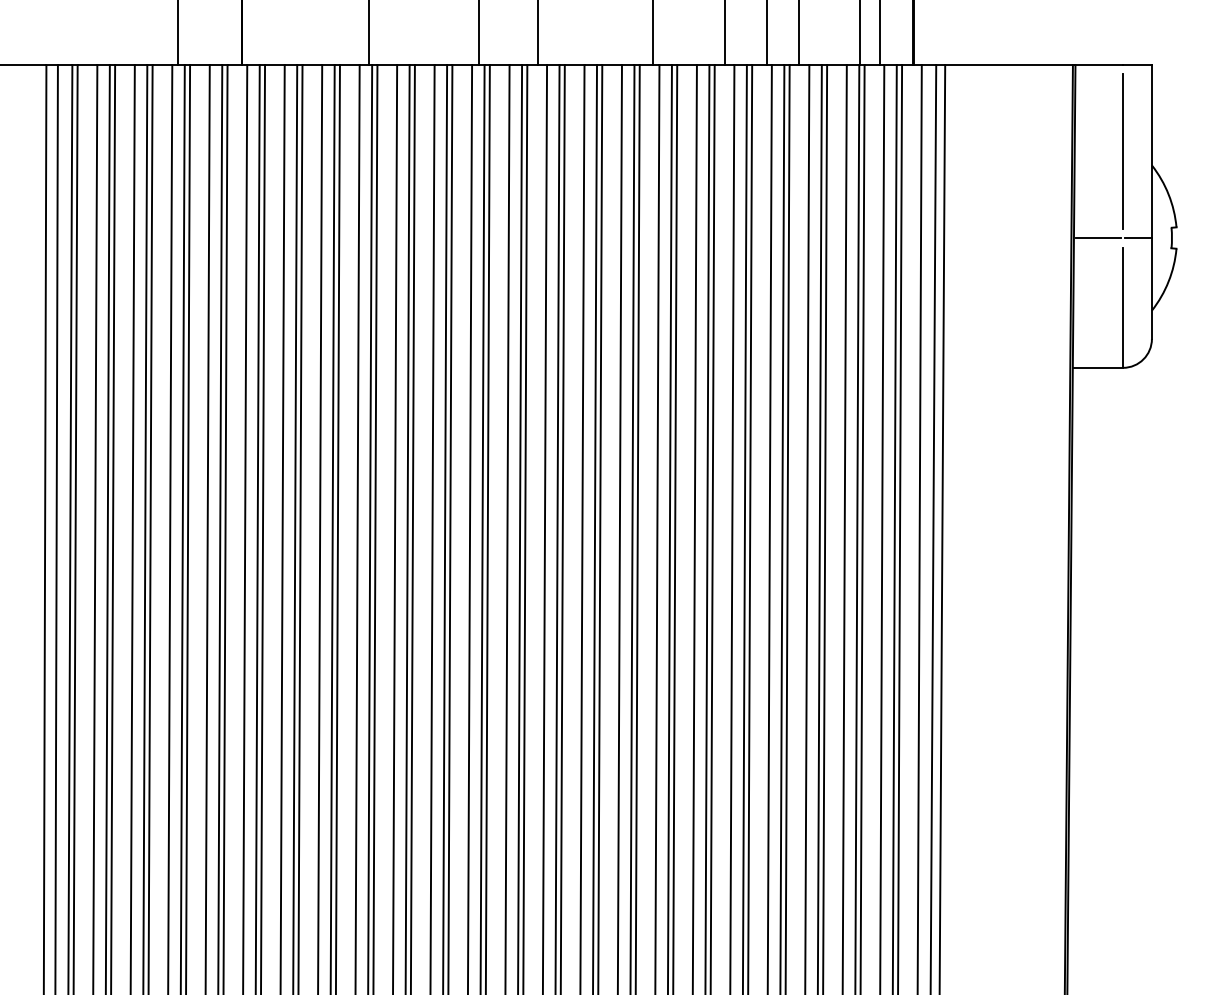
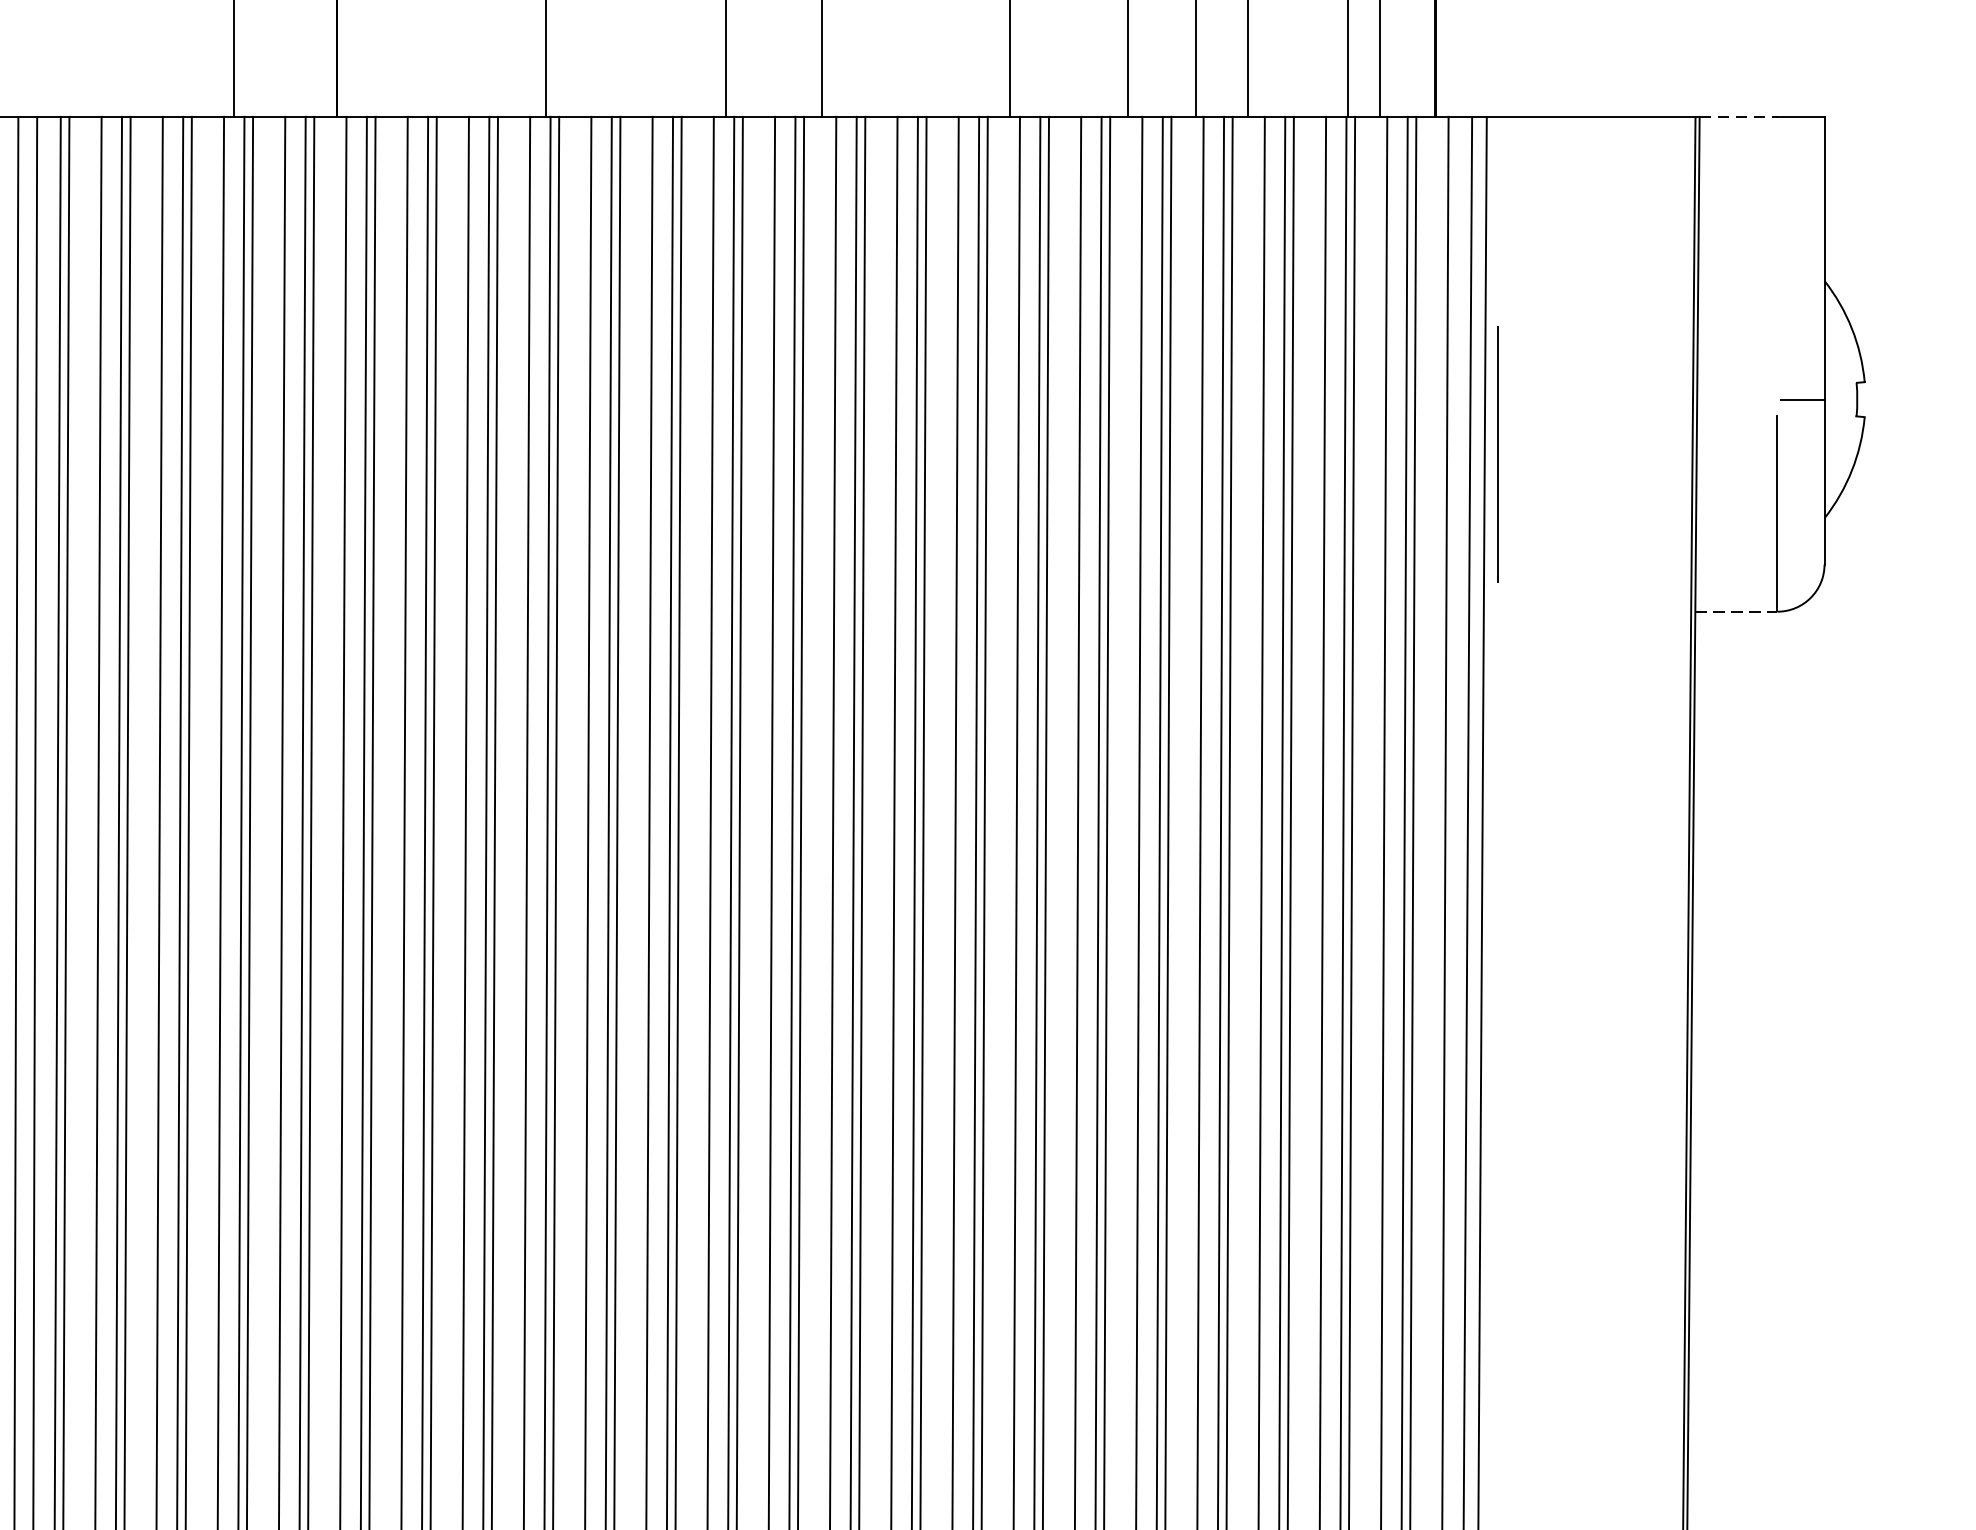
line: (1099, 64) -> (1738, 116), solid -> dashed
line: (1122, 151) -> (1497, 454), moved
line: (1098, 238) -> (1737, 400), removed
line: (1098, 367) -> (1737, 611), solid -> dashed

